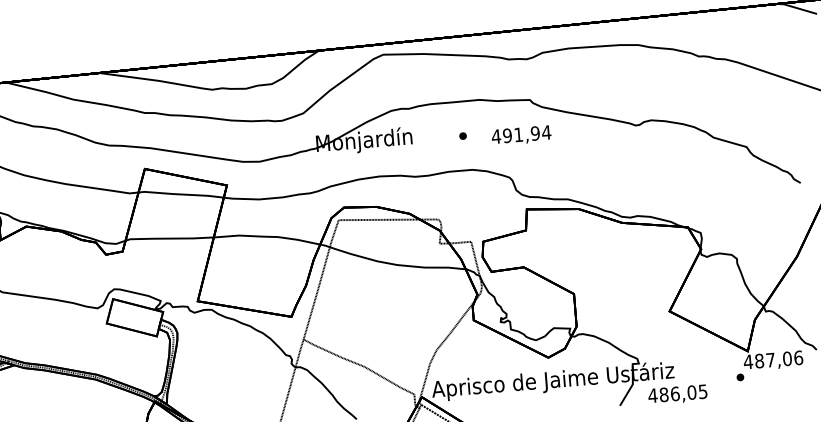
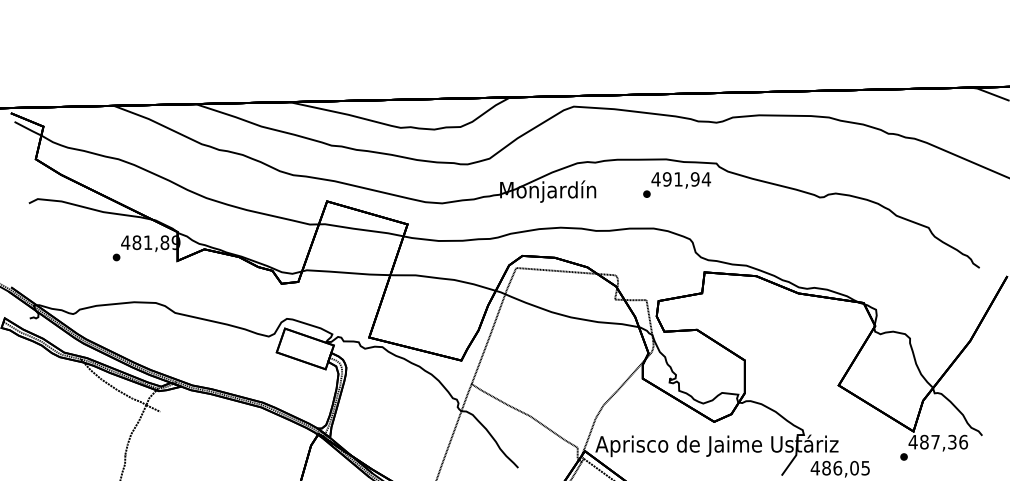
text: (521, 135) -> (681, 180), moved
text: (787, 359) -> (952, 442), 487,06 -> 487,36

